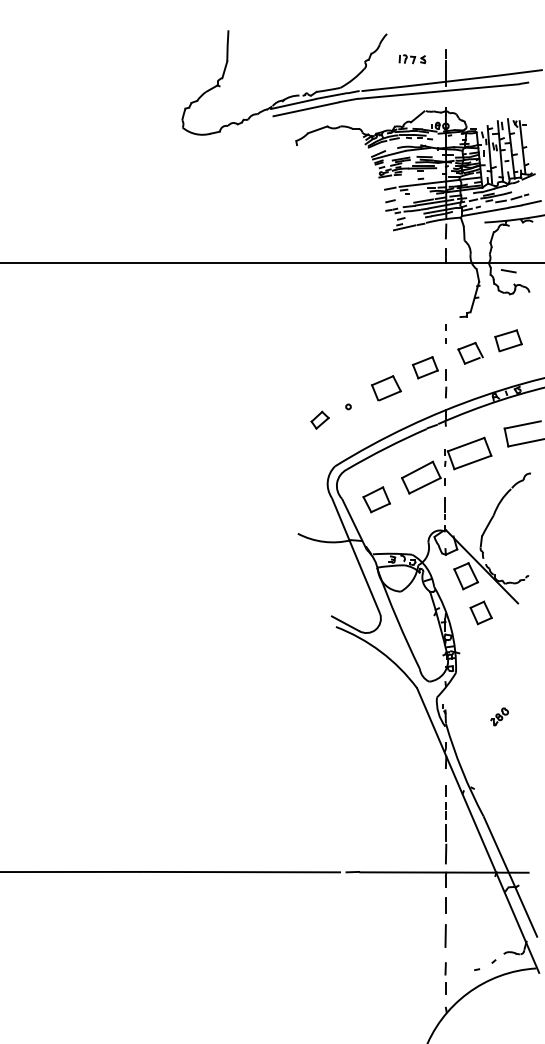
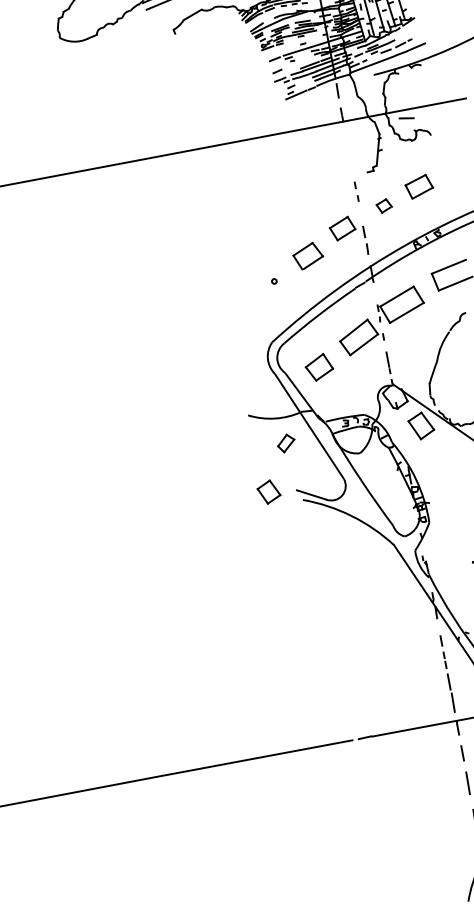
part: (470, 352) -> (384, 205), size x0.6
part: (319, 419) -> (285, 442), moved
part: (480, 612) -> (268, 491), moved

